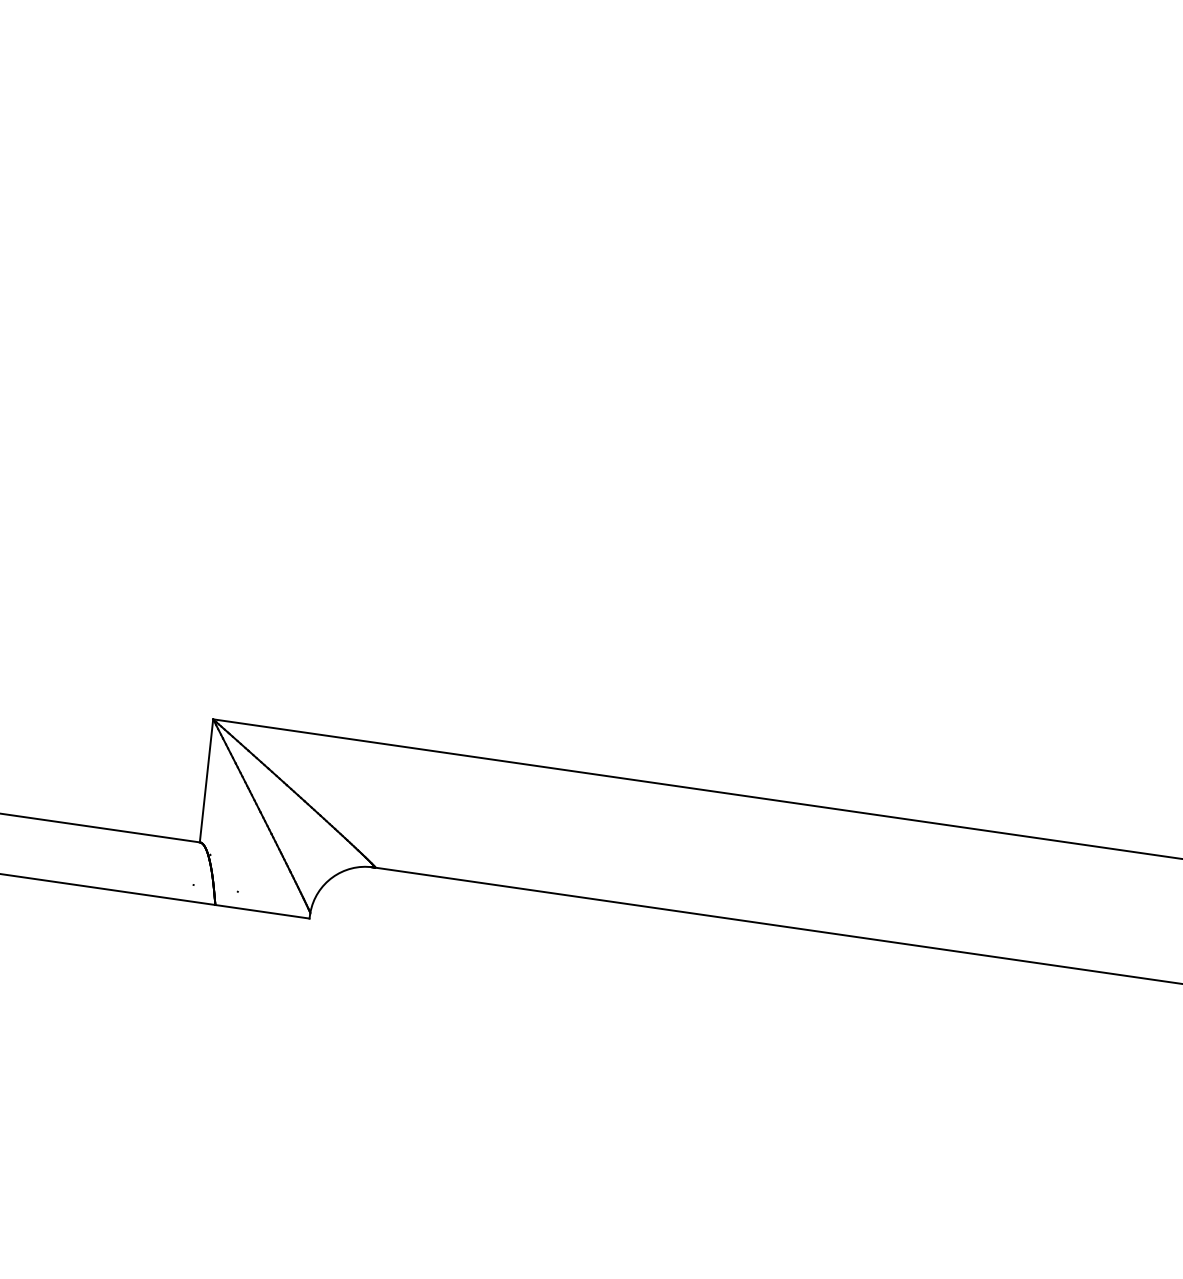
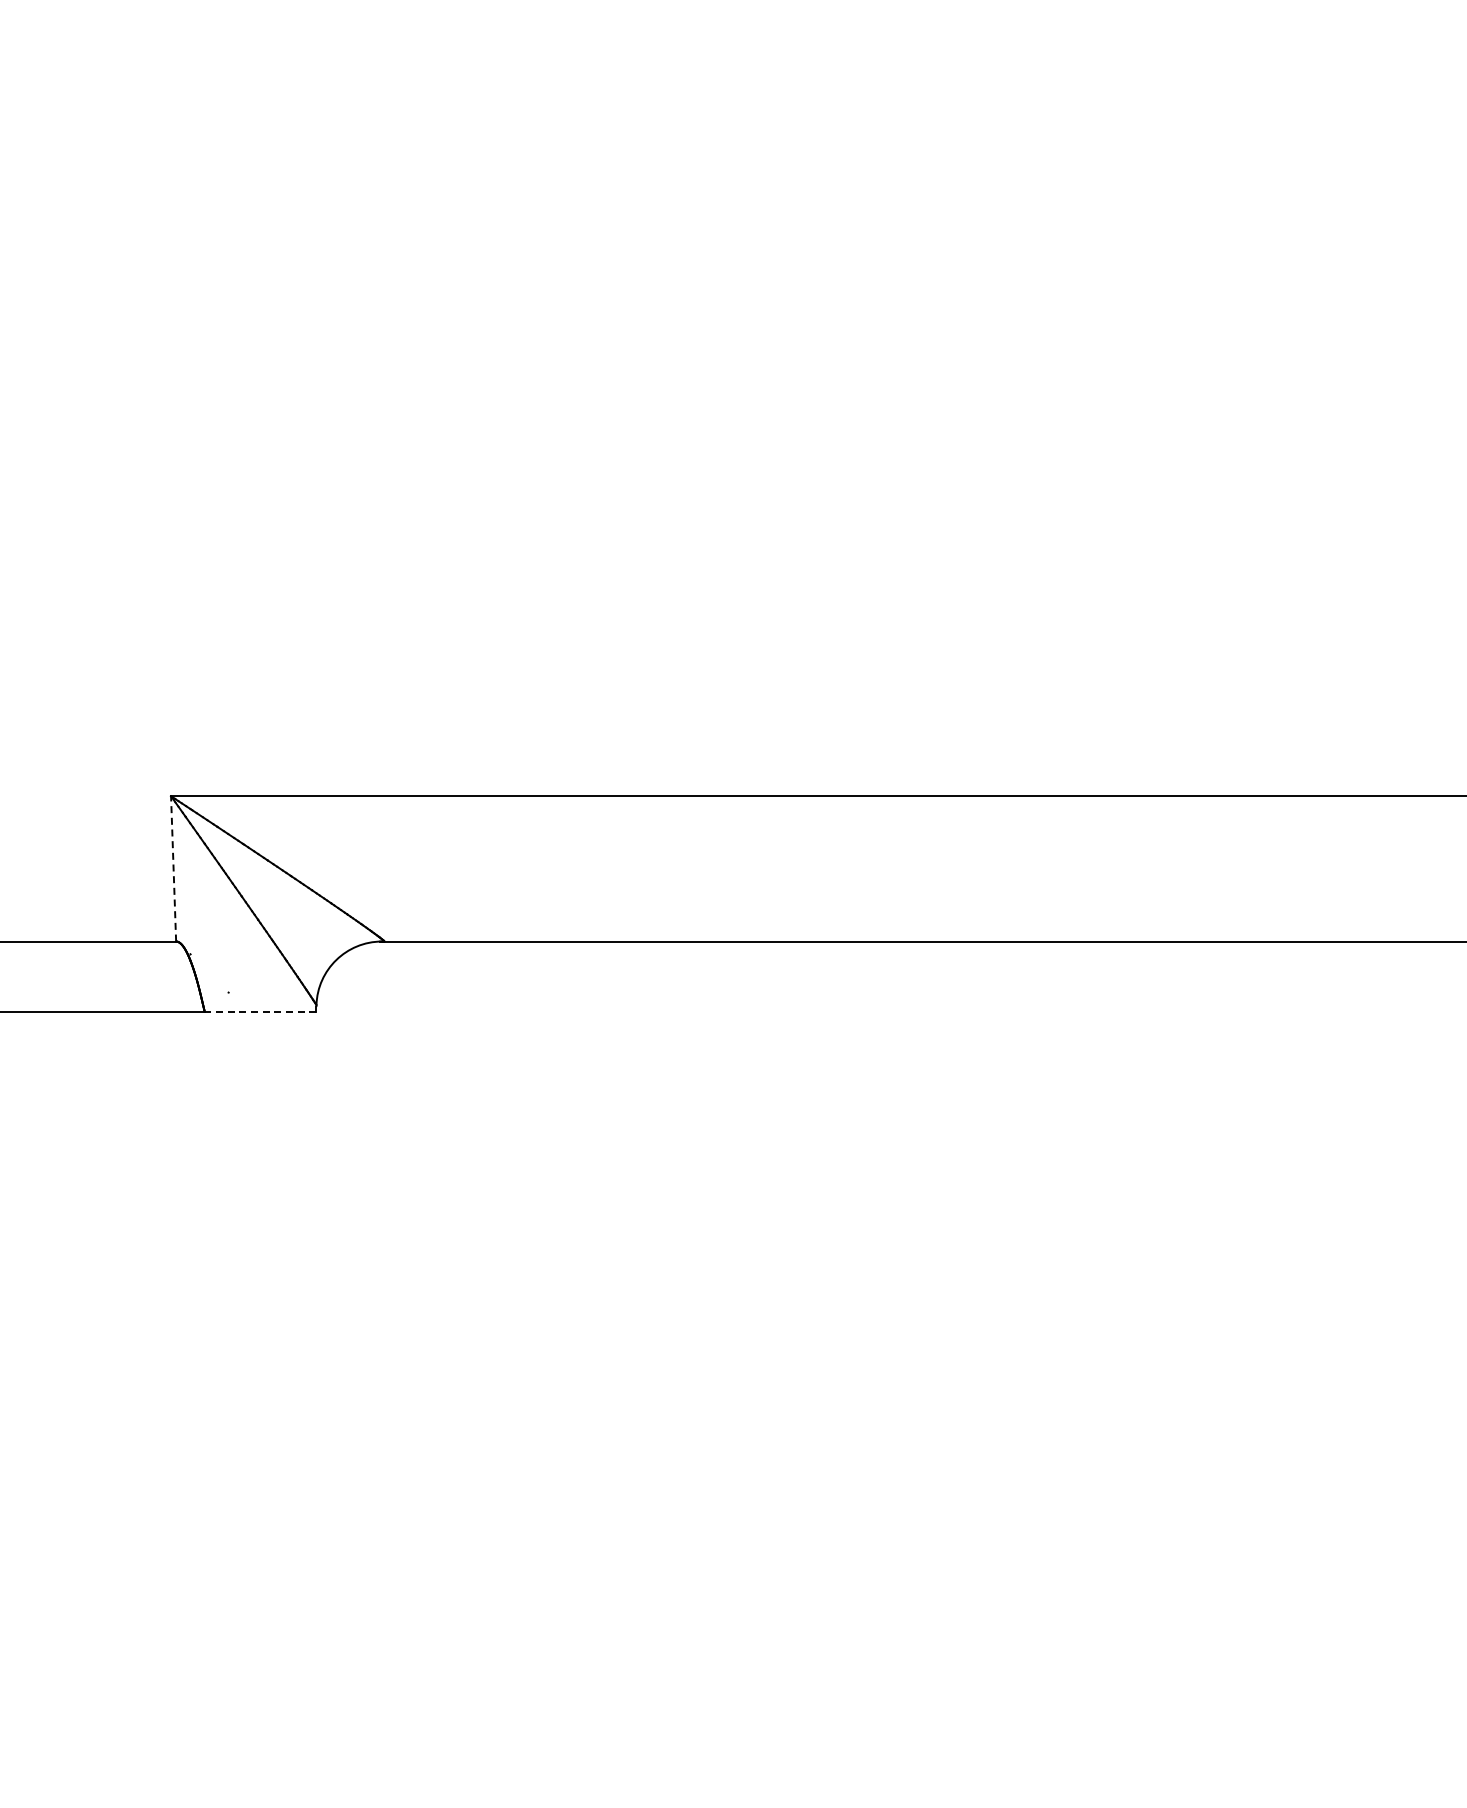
line: (206, 780) -> (173, 868), solid -> dashed
line: (262, 911) -> (260, 1011), solid -> dashed

